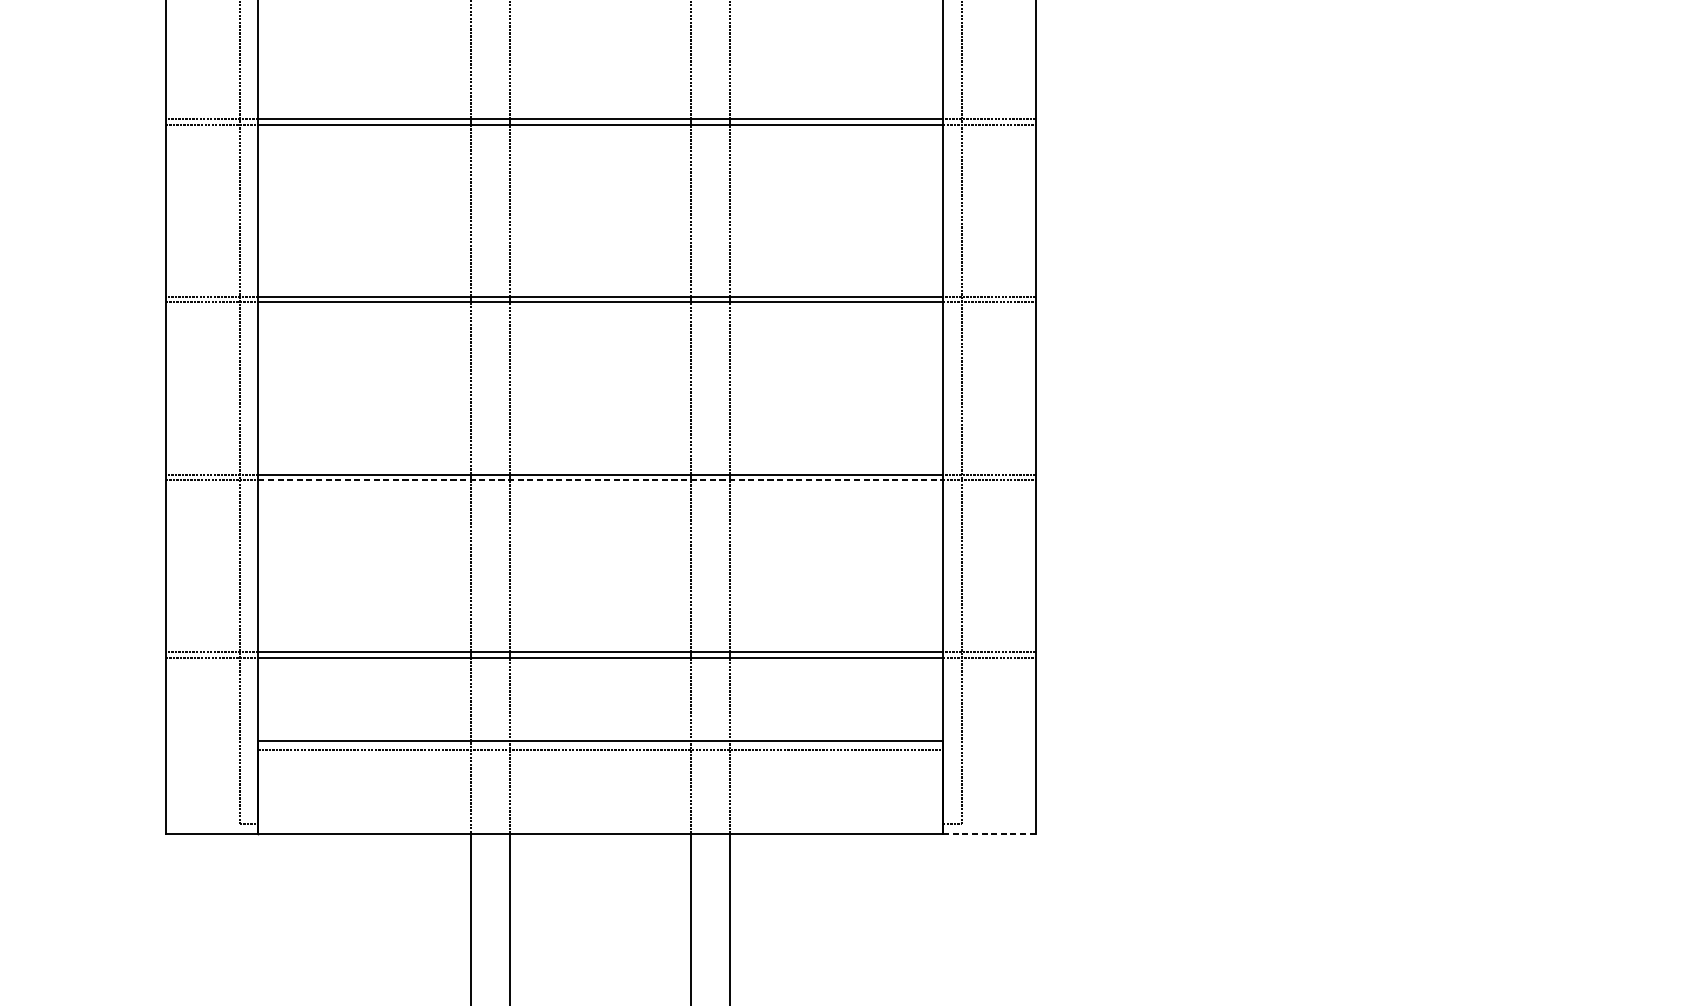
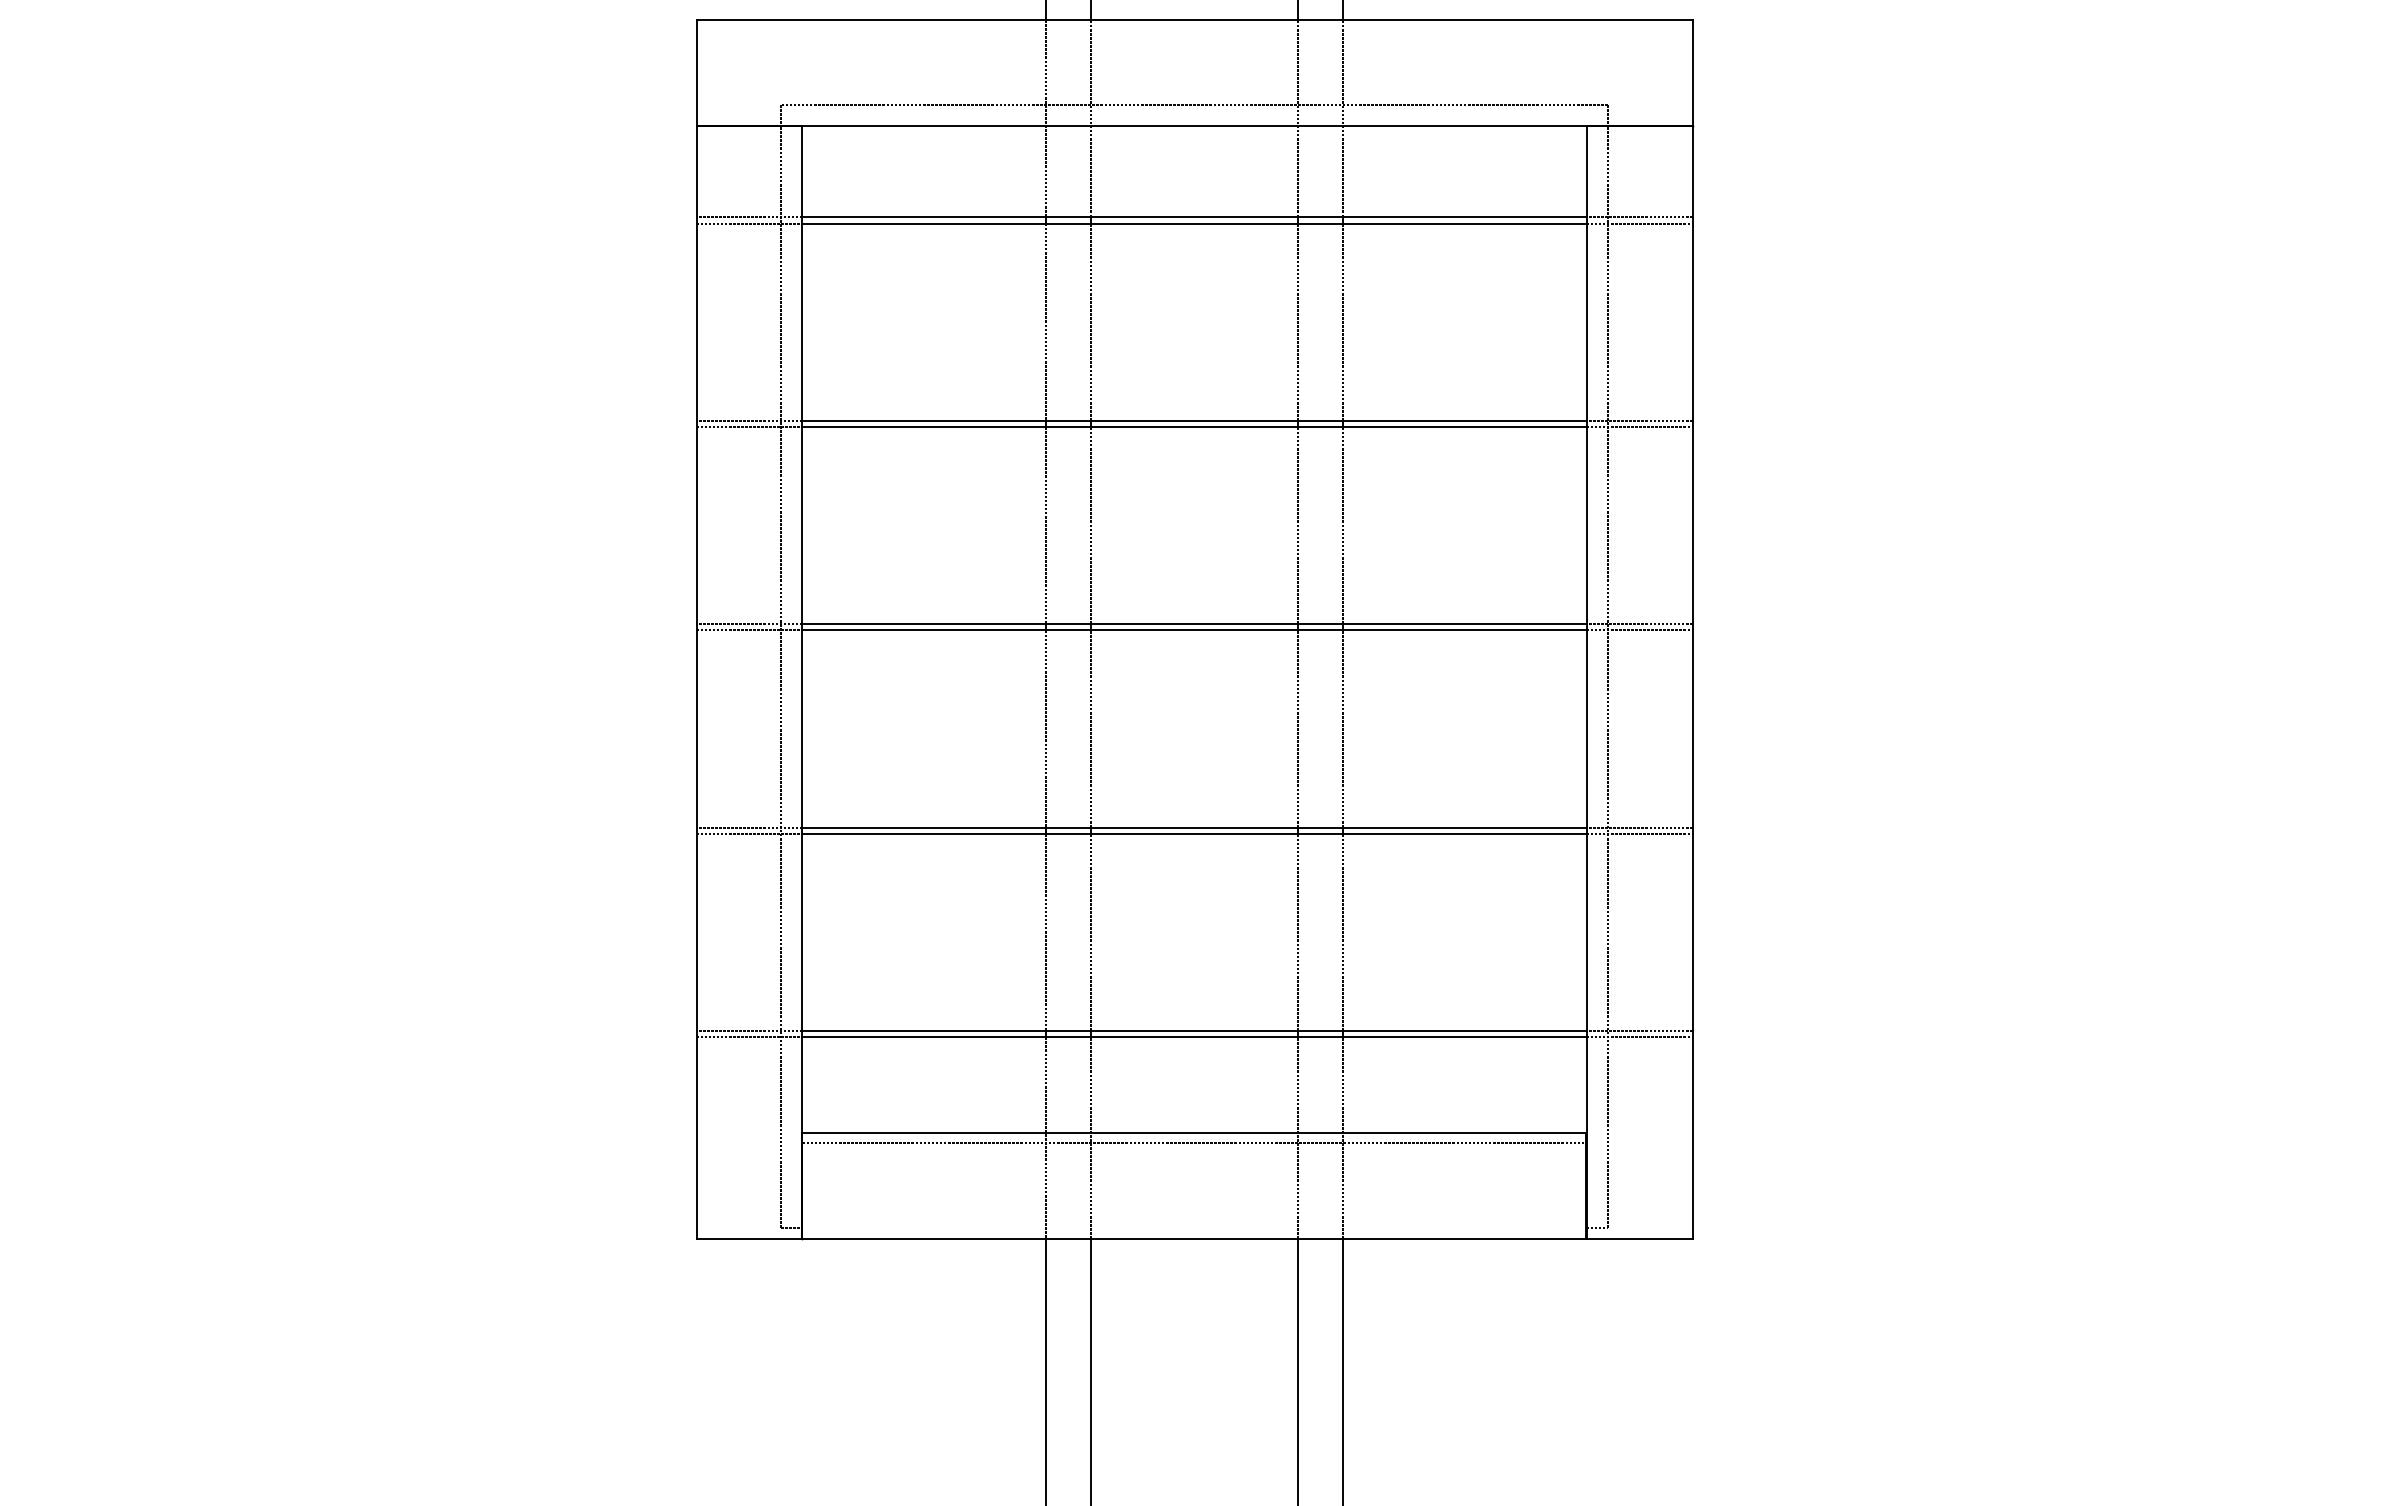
line: (601, 479) -> (1195, 833), dashed -> solid
line: (989, 833) -> (1639, 1238), dashed -> solid

